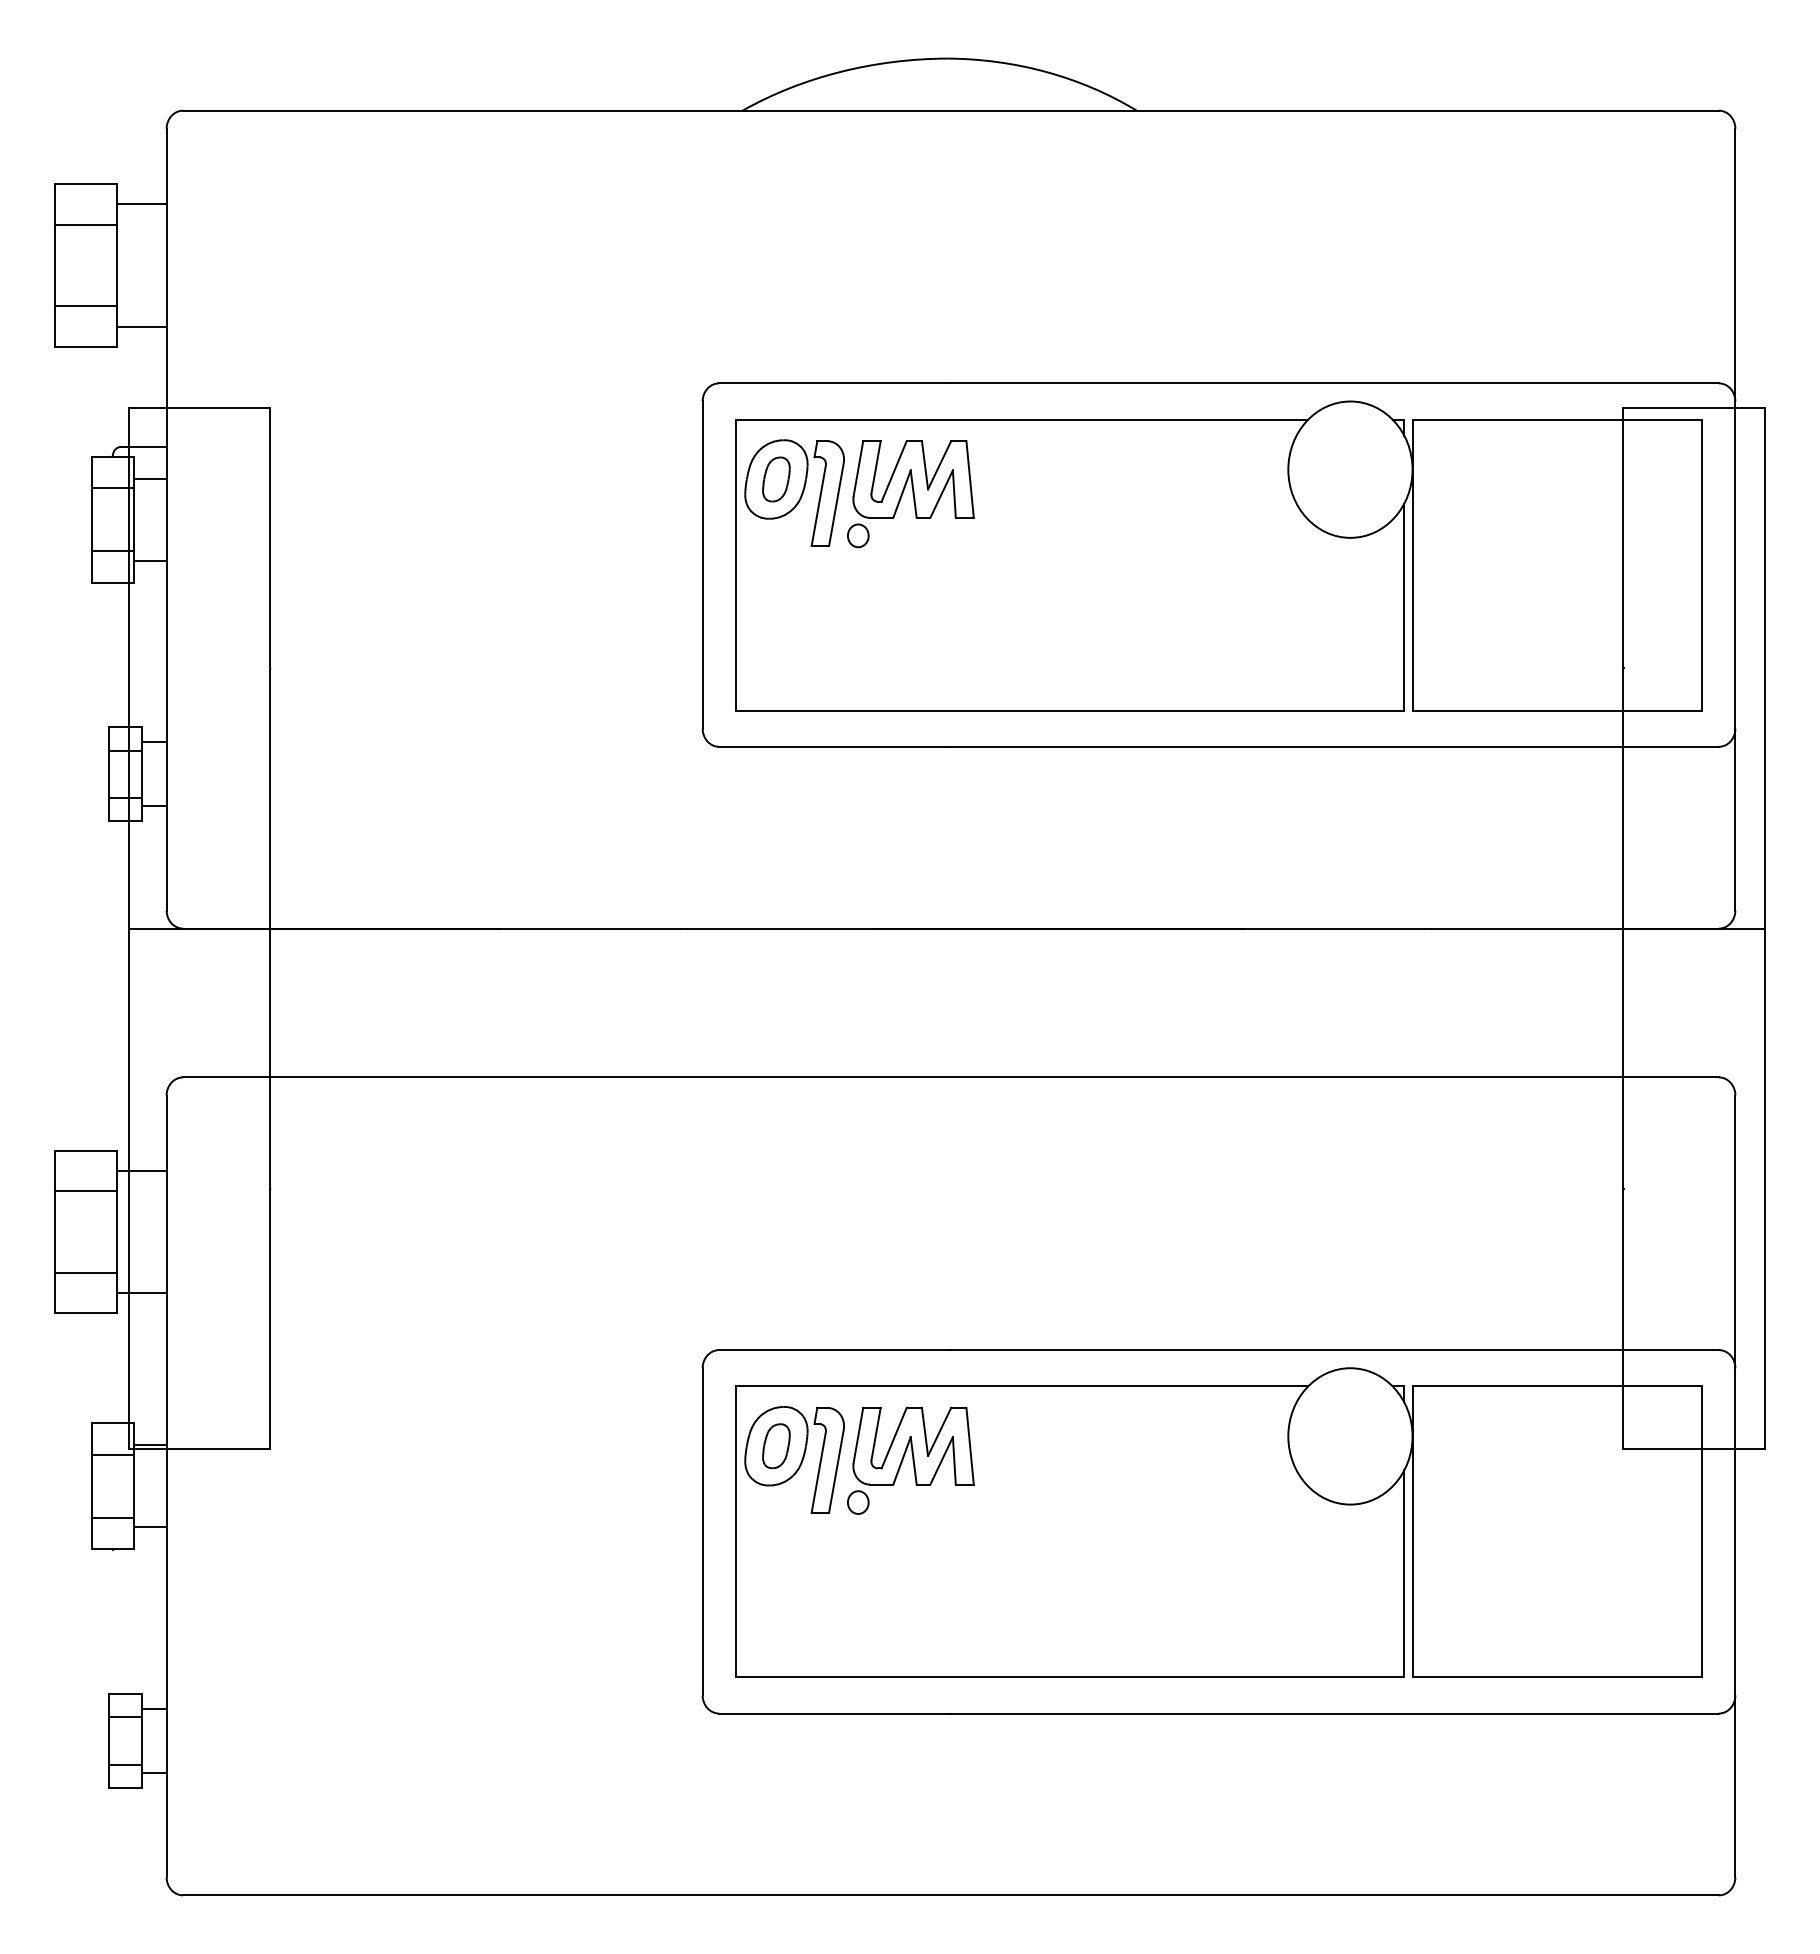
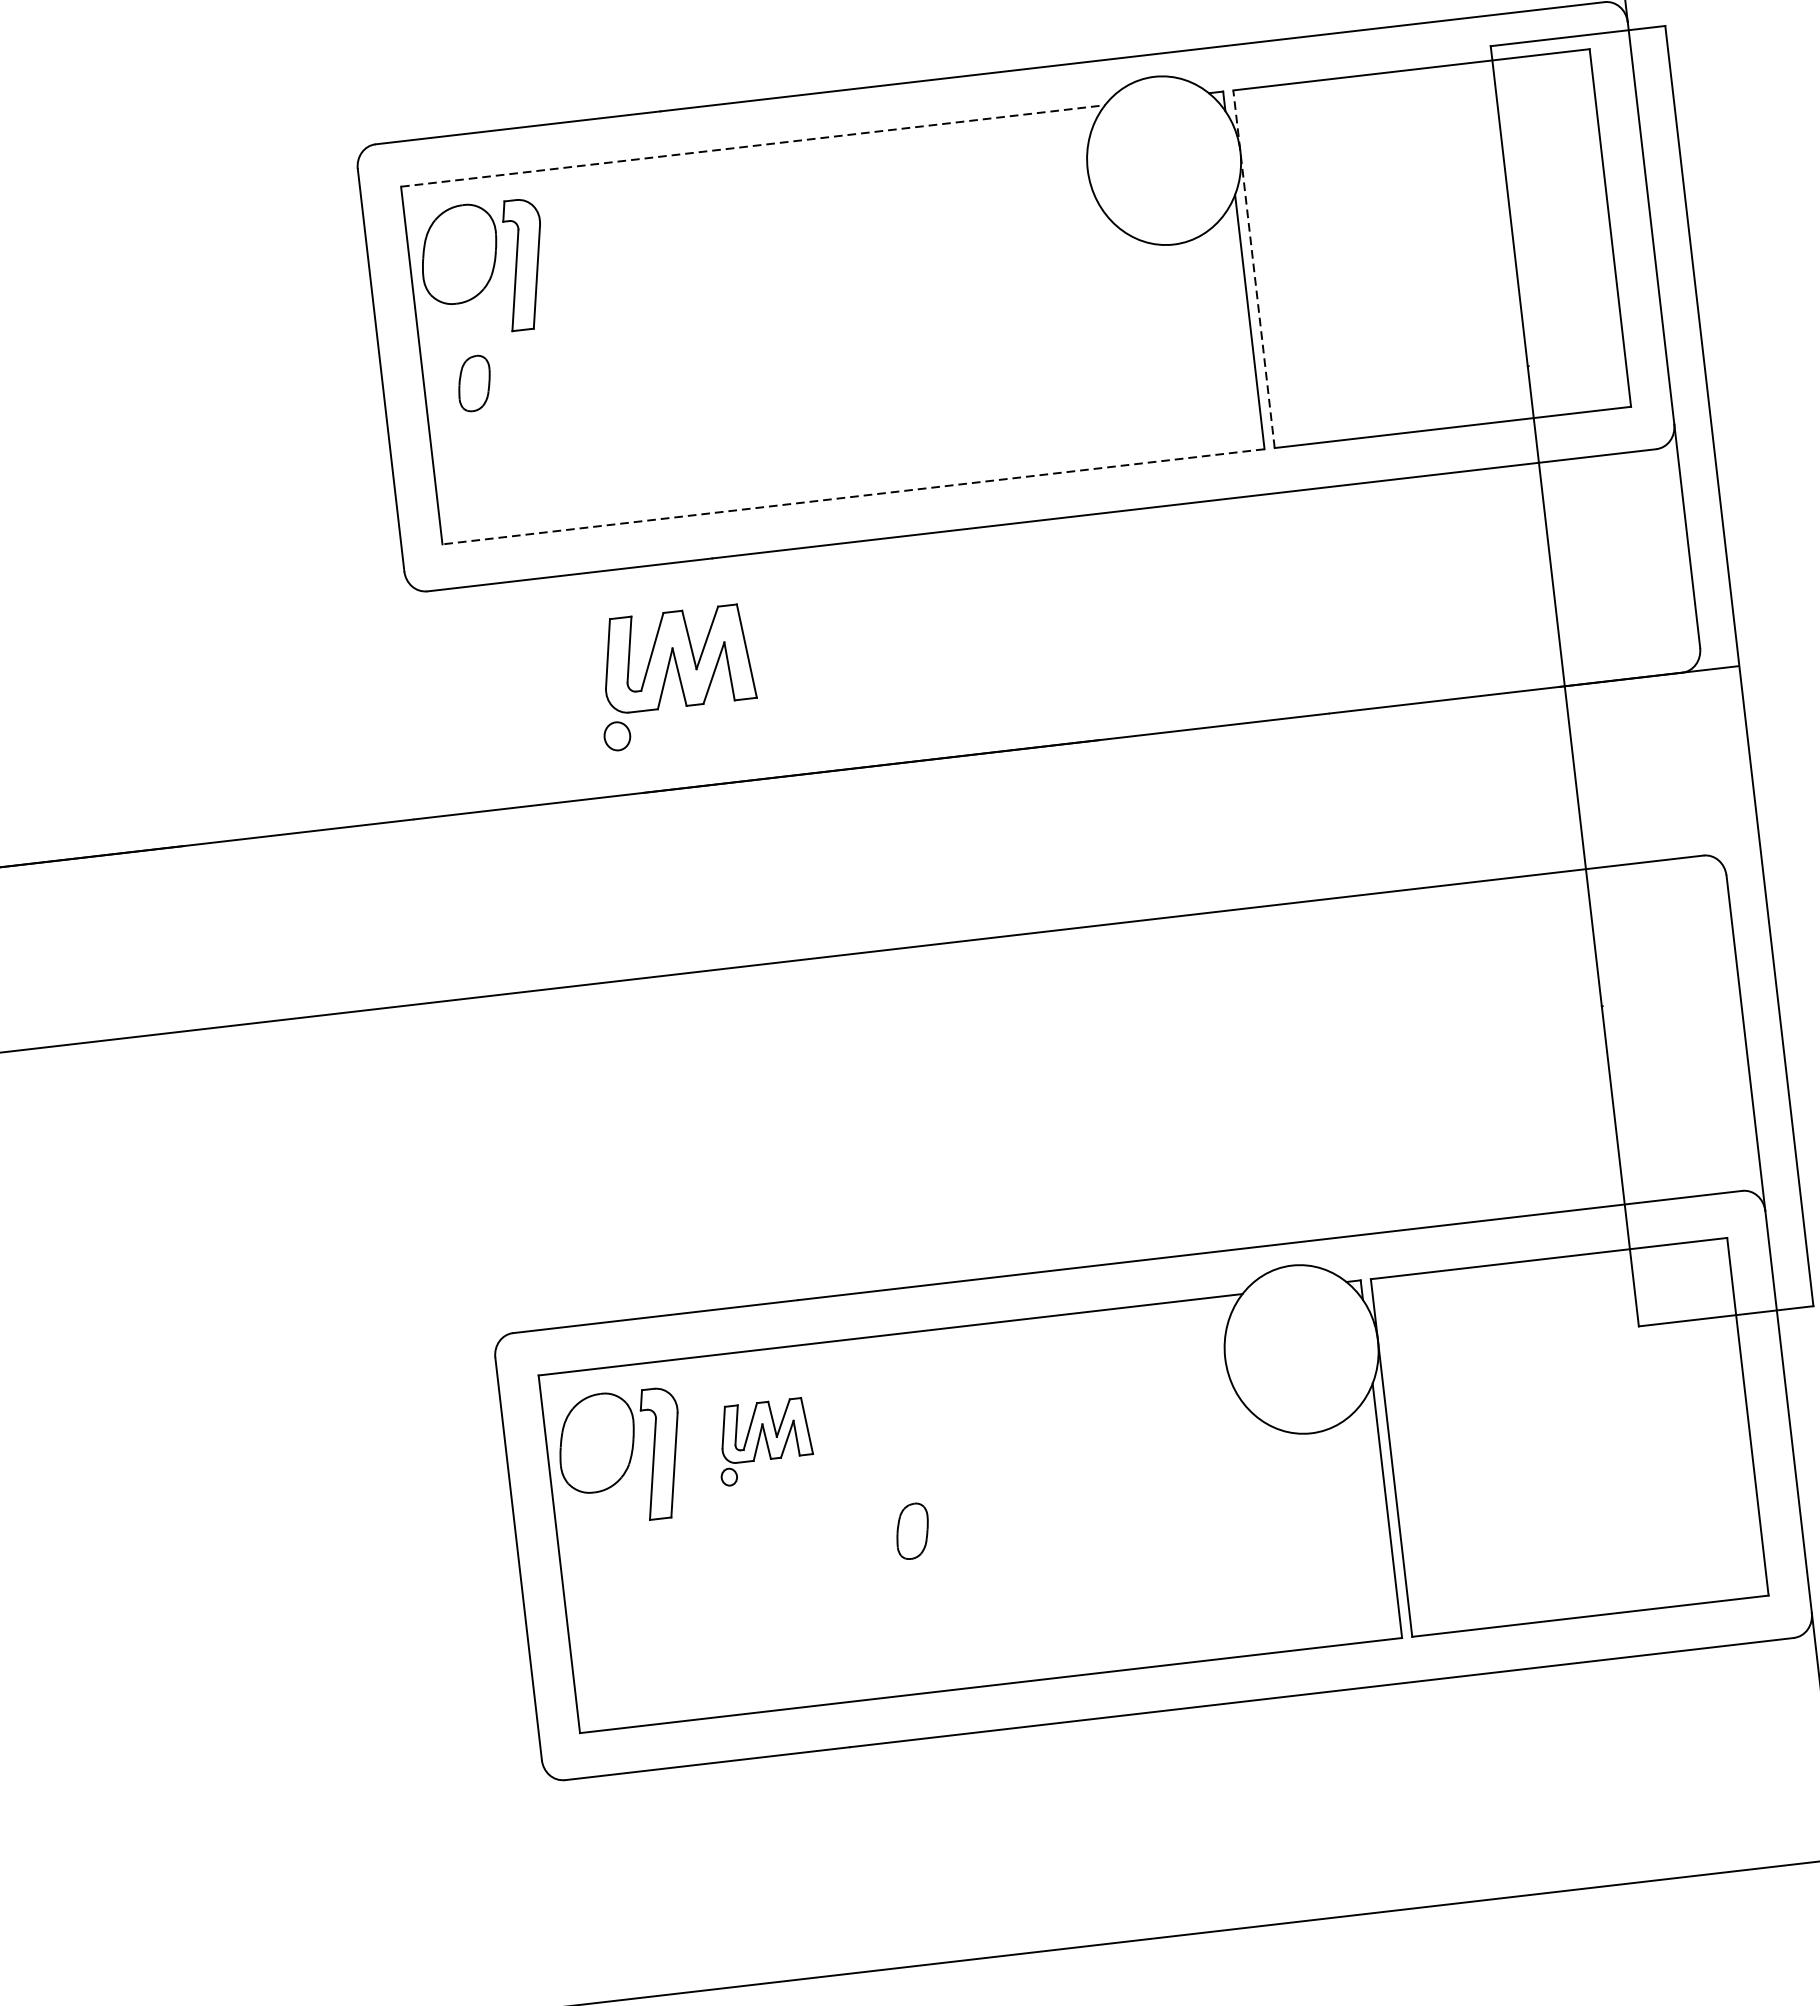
line: (1022, 419) -> (753, 145), solid -> dashed
part: (776, 479) -> (474, 383), moved
part: (910, 494) -> (675, 678), moved
line: (1412, 564) -> (1253, 268), solid -> dashed
line: (1069, 710) -> (852, 496), solid -> dashed
part: (776, 1446) -> (912, 1531), moved
part: (910, 1460) -> (764, 1441), size x0.6

